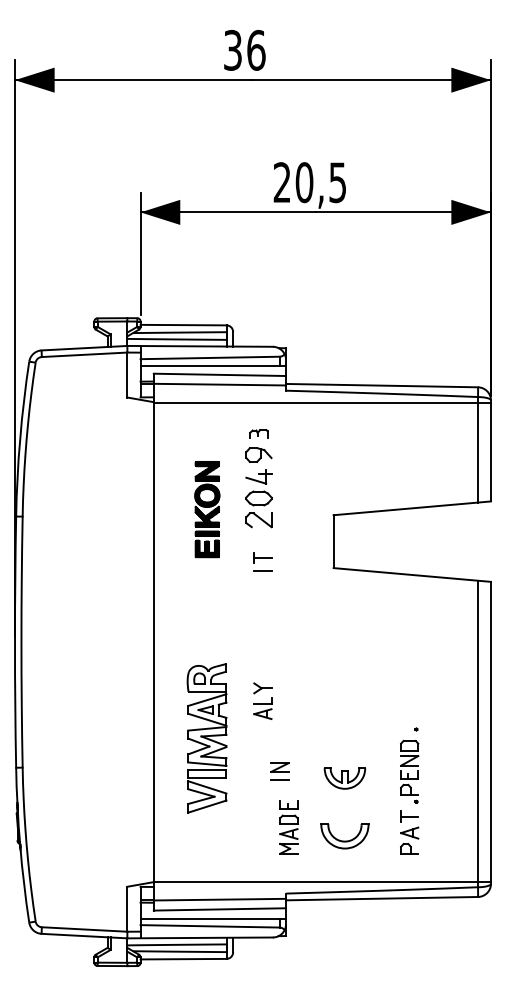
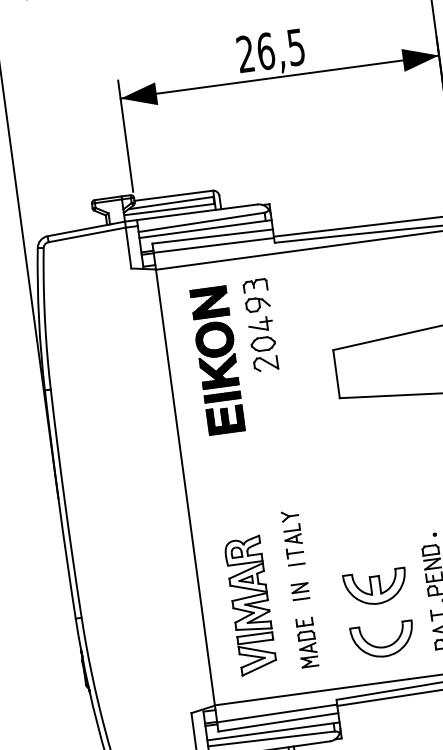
text: (304, 182) -> (265, 51), 20,5 -> 26,5
part: (258, 433) -> (254, 285), size x1.43
part: (207, 509) -> (217, 360), size x1.67
part: (262, 561) -> (295, 556), moved
part: (206, 738) -> (250, 605), moved
part: (279, 771) -> (300, 591), moved
part: (344, 778) -> (375, 588), size x1.67
part: (288, 827) -> (306, 642), moved
part: (344, 836) -> (382, 640), size x1.43

